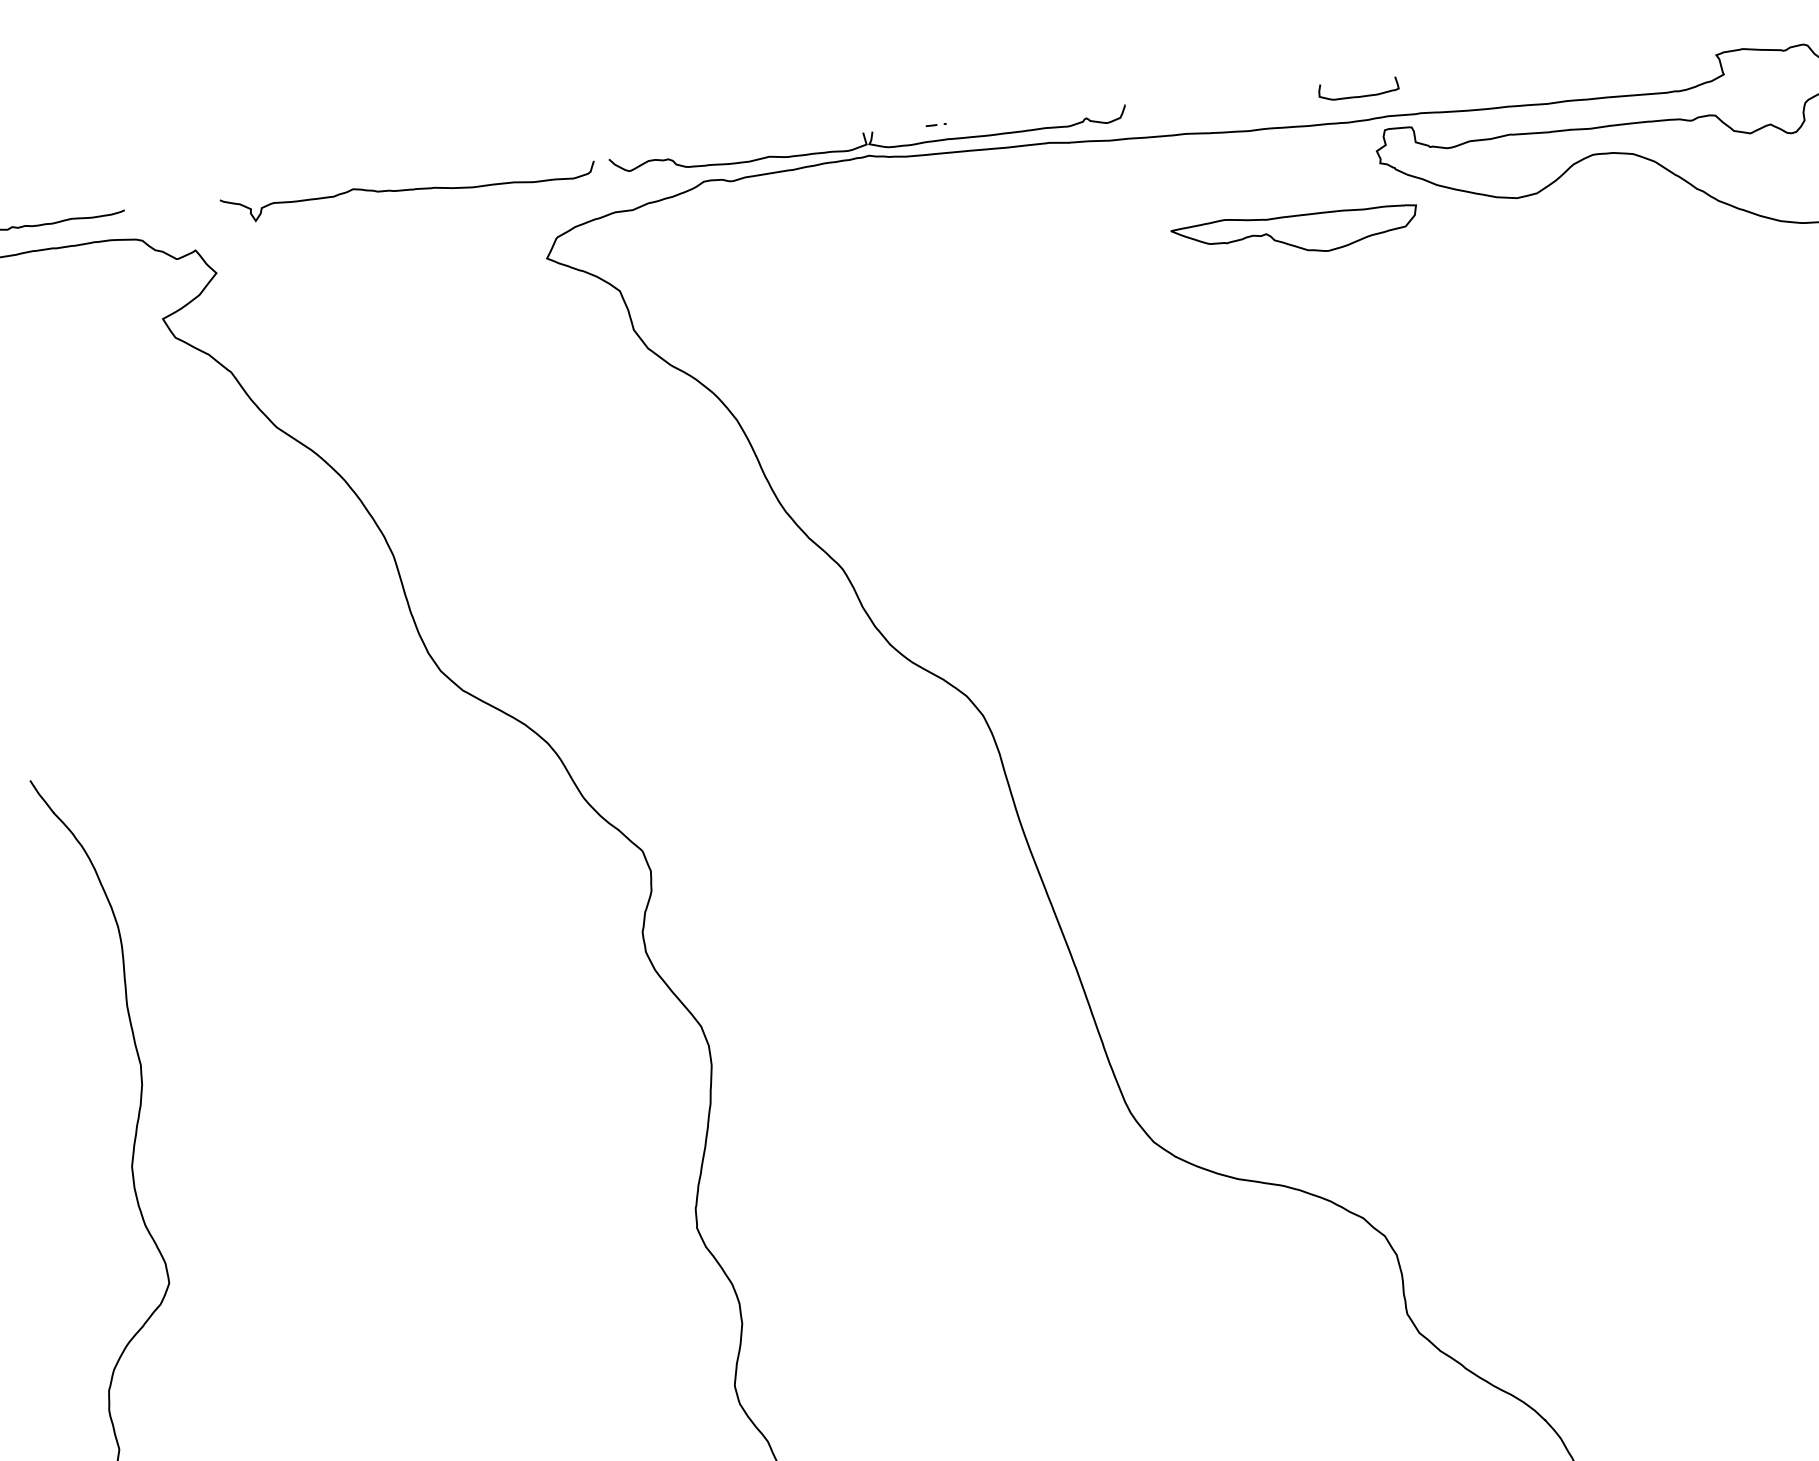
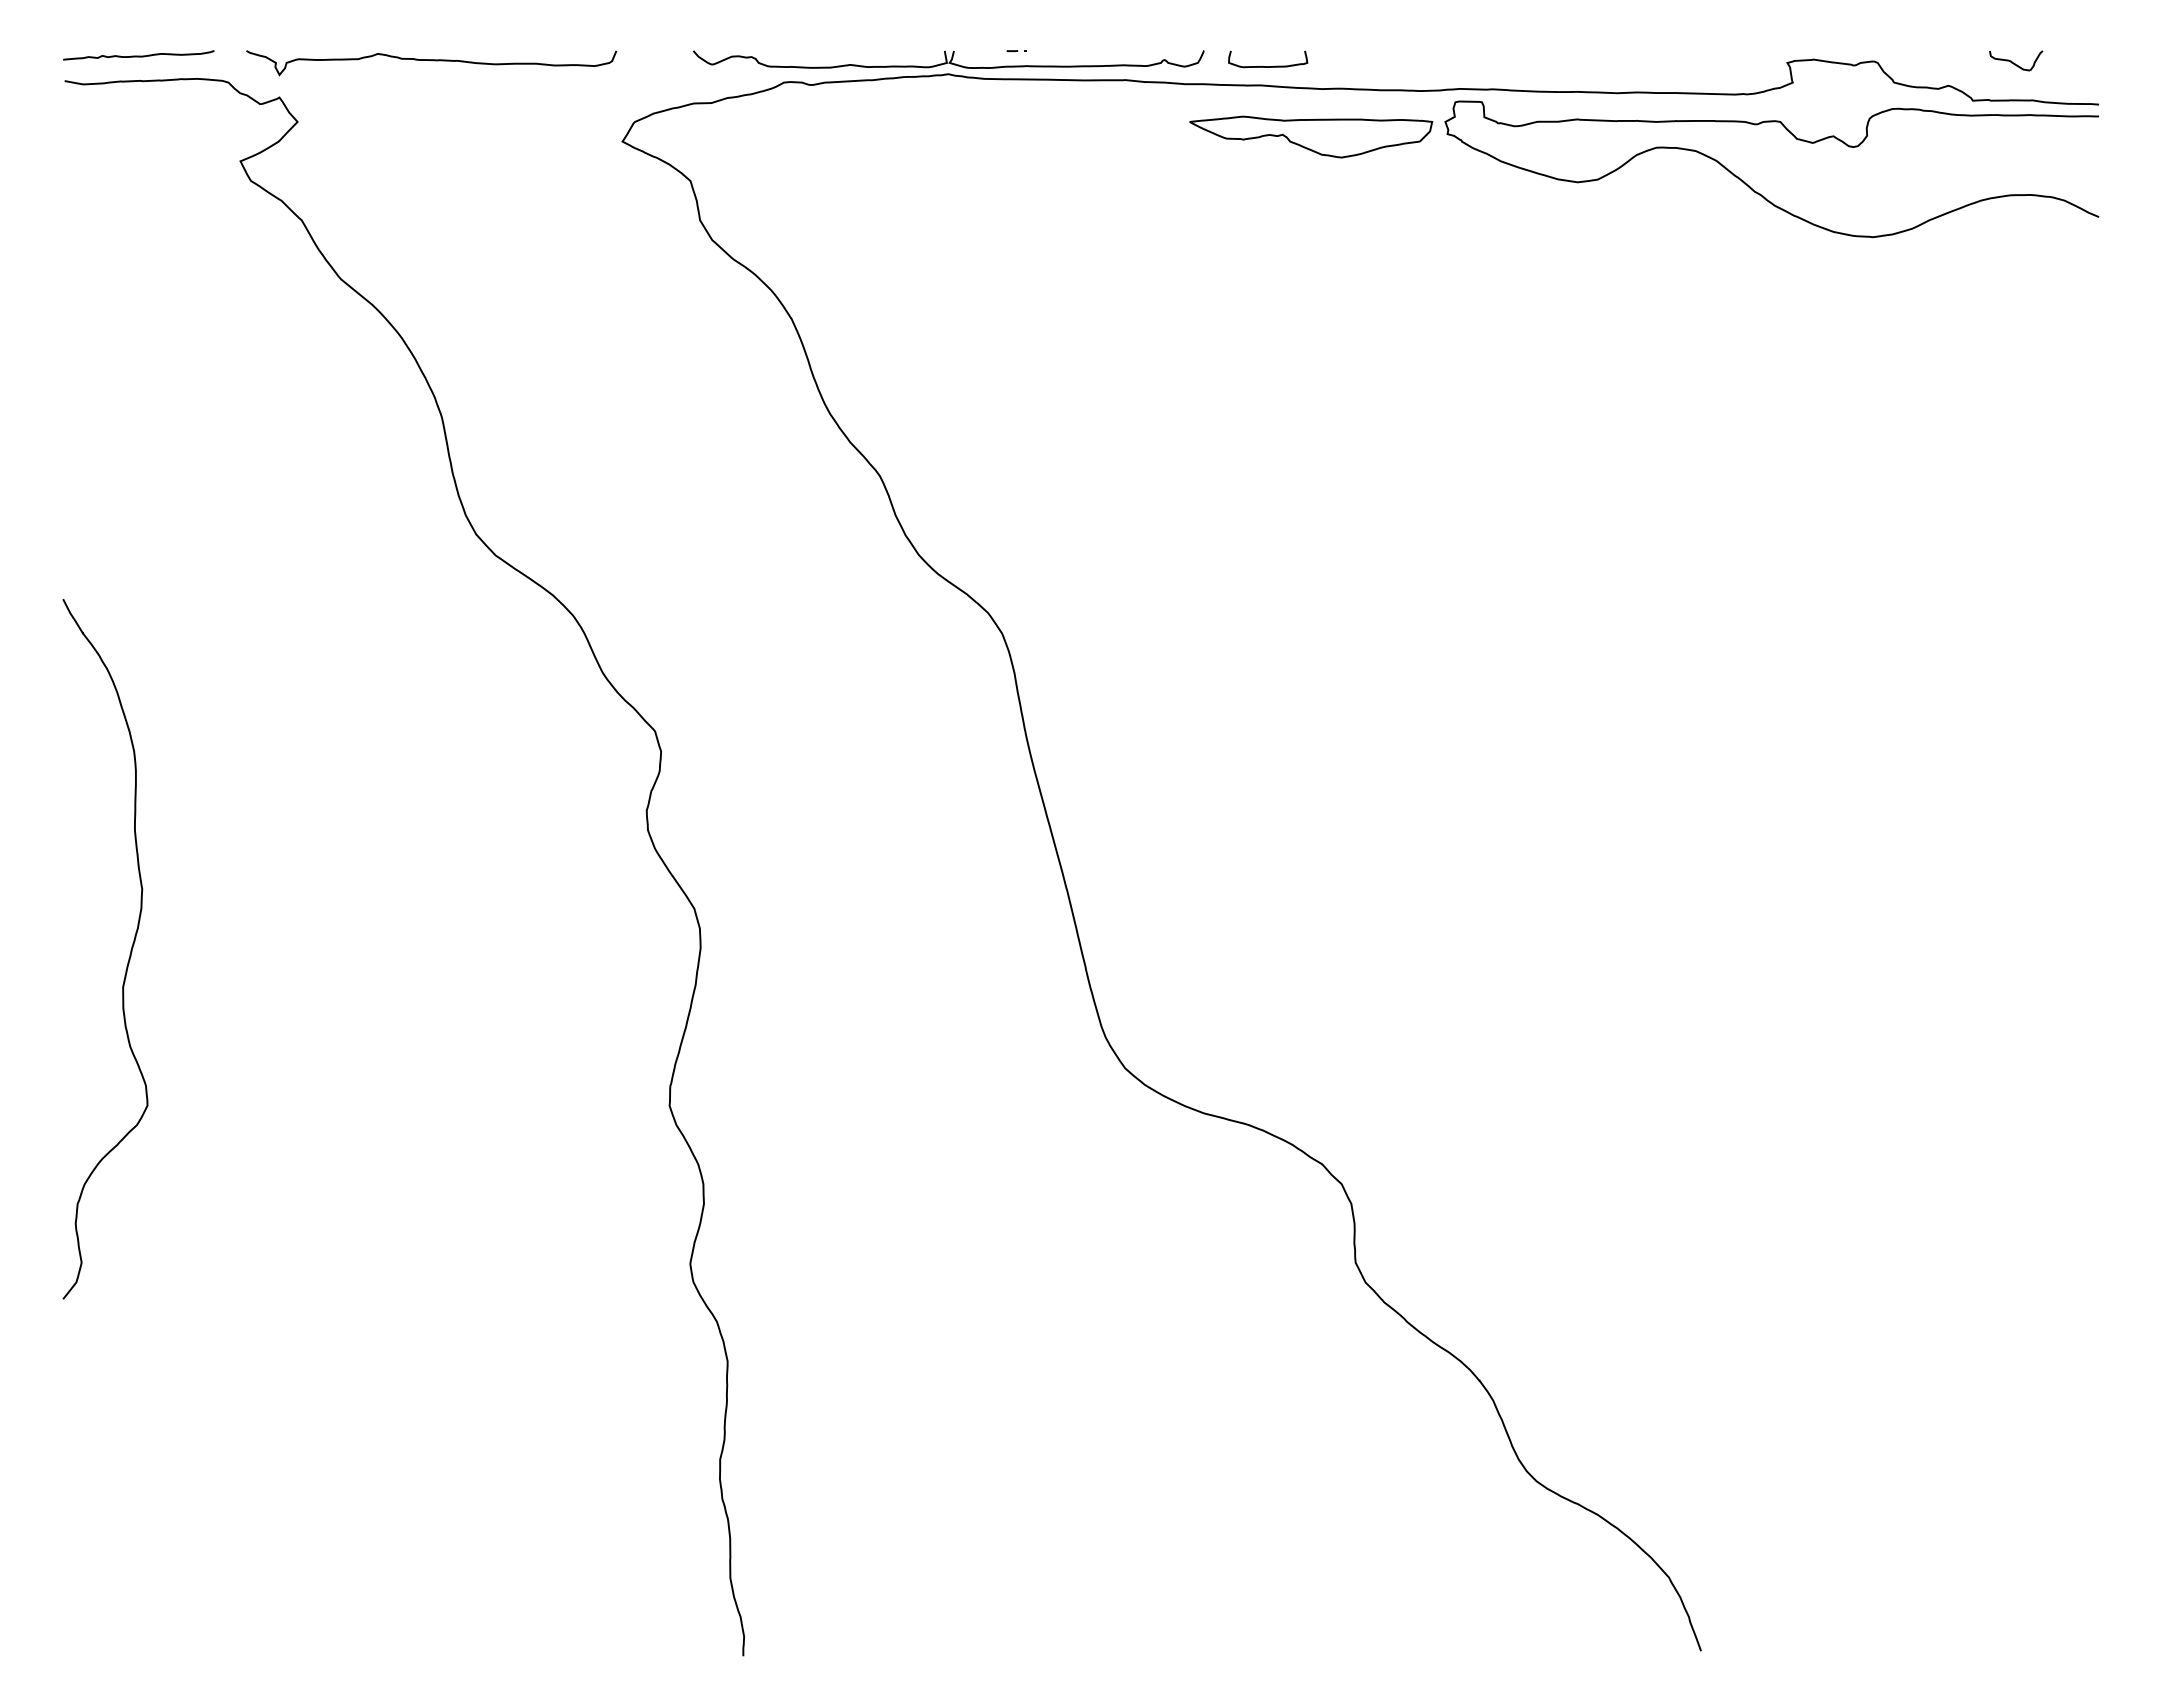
curve: (1359, 96) -> (1268, 66), moved
curve: (409, 191) -> (432, 61), moved
part: (1295, 232) -> (1311, 136), moved

